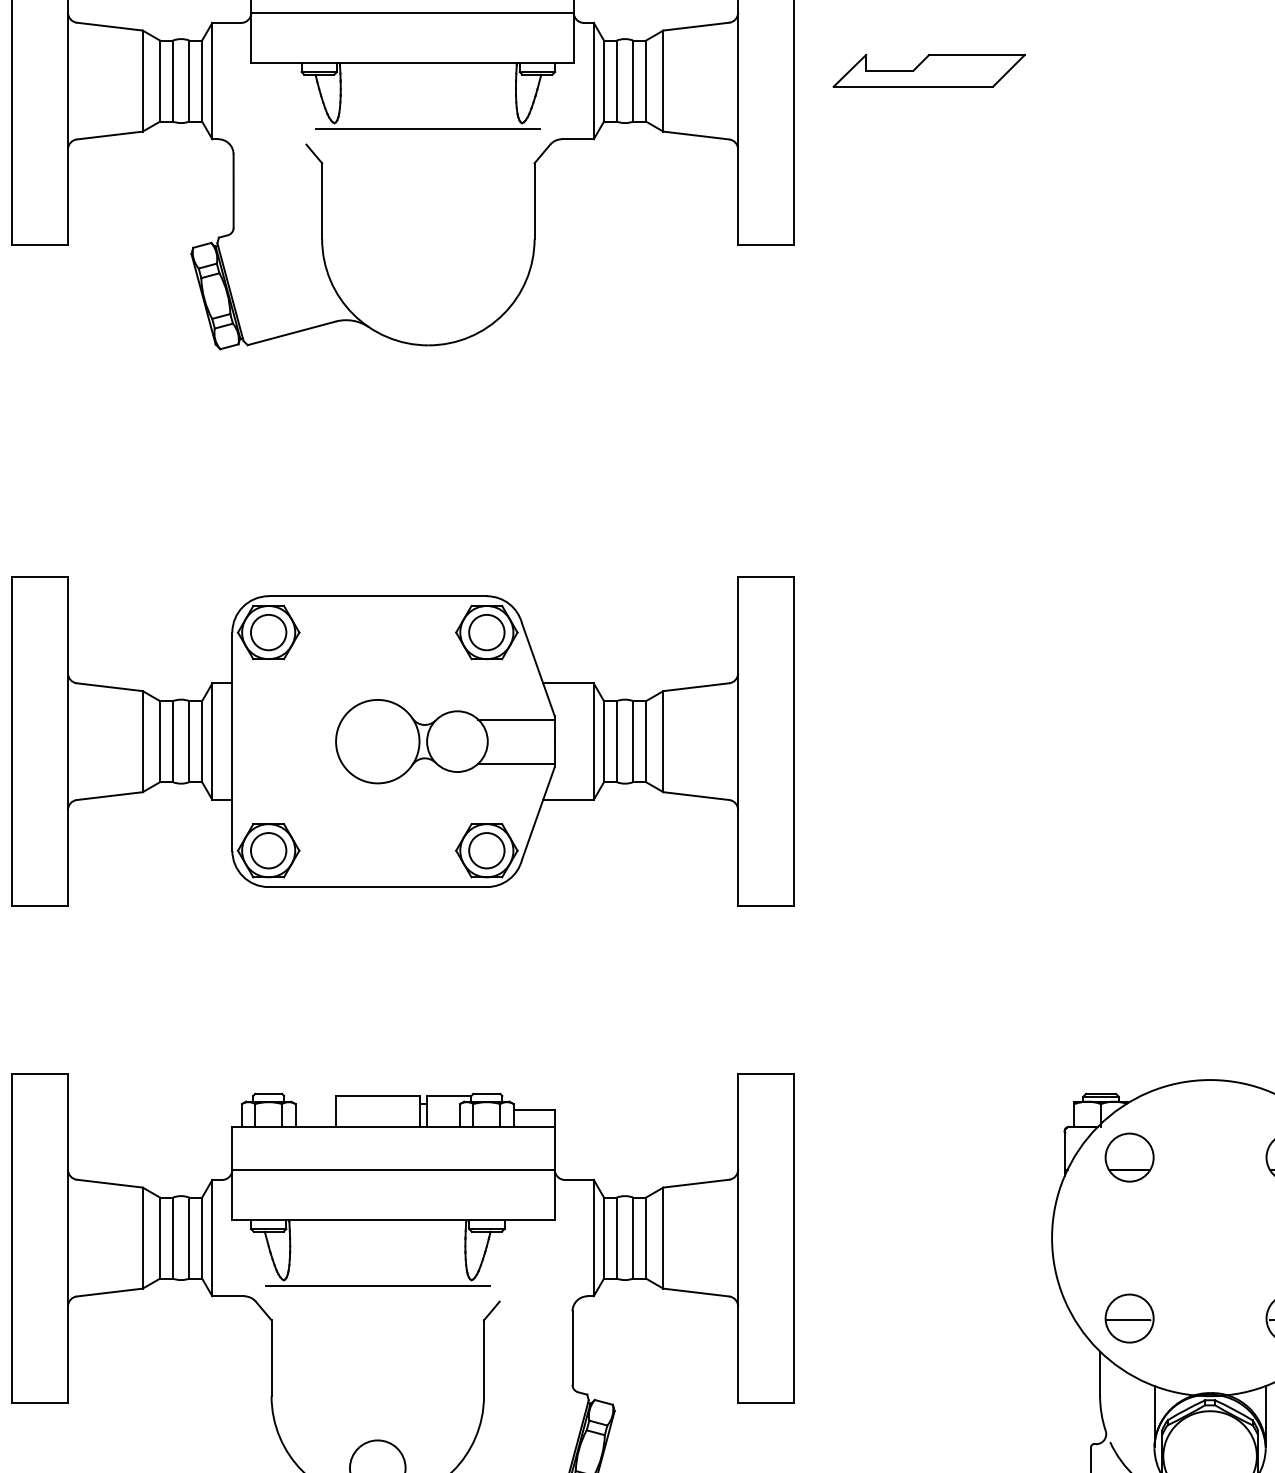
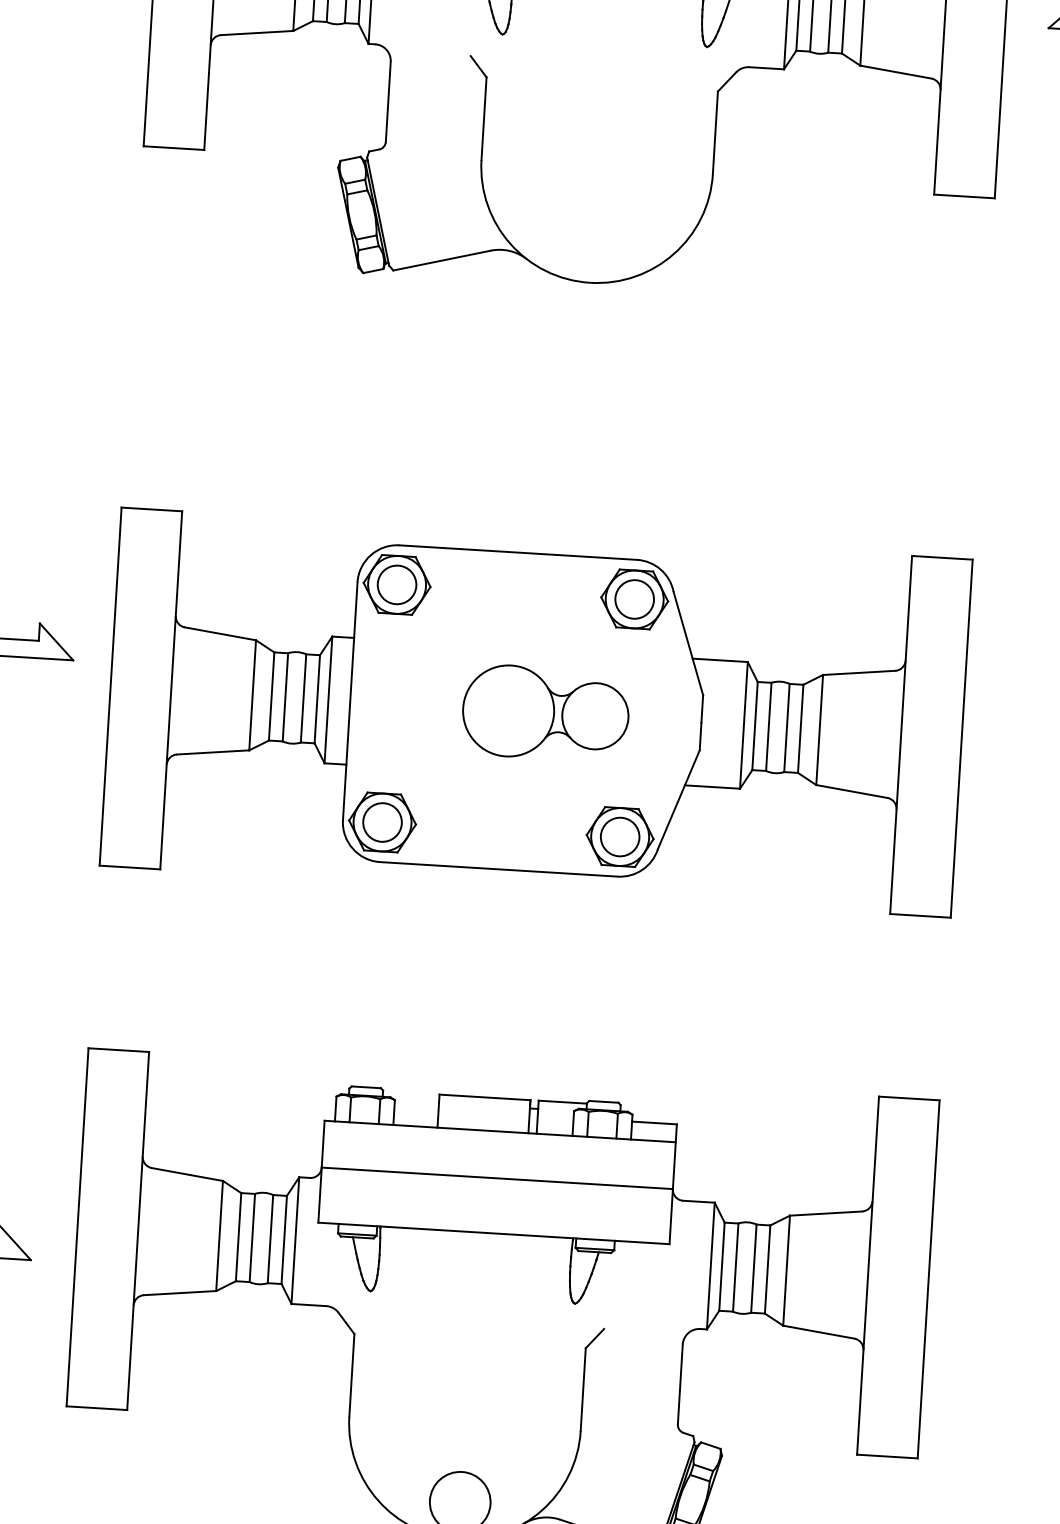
line: (428, 129) -> (604, 47), removed
line: (516, 719) -> (661, 696), removed
line: (516, 763) -> (658, 744), removed
line: (377, 1286) -> (472, 1304), removed

